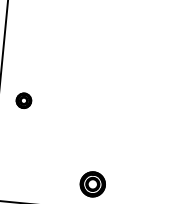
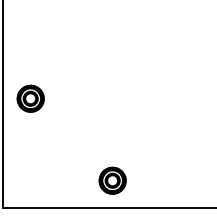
part: (23, 100) -> (30, 98), size x1.67

